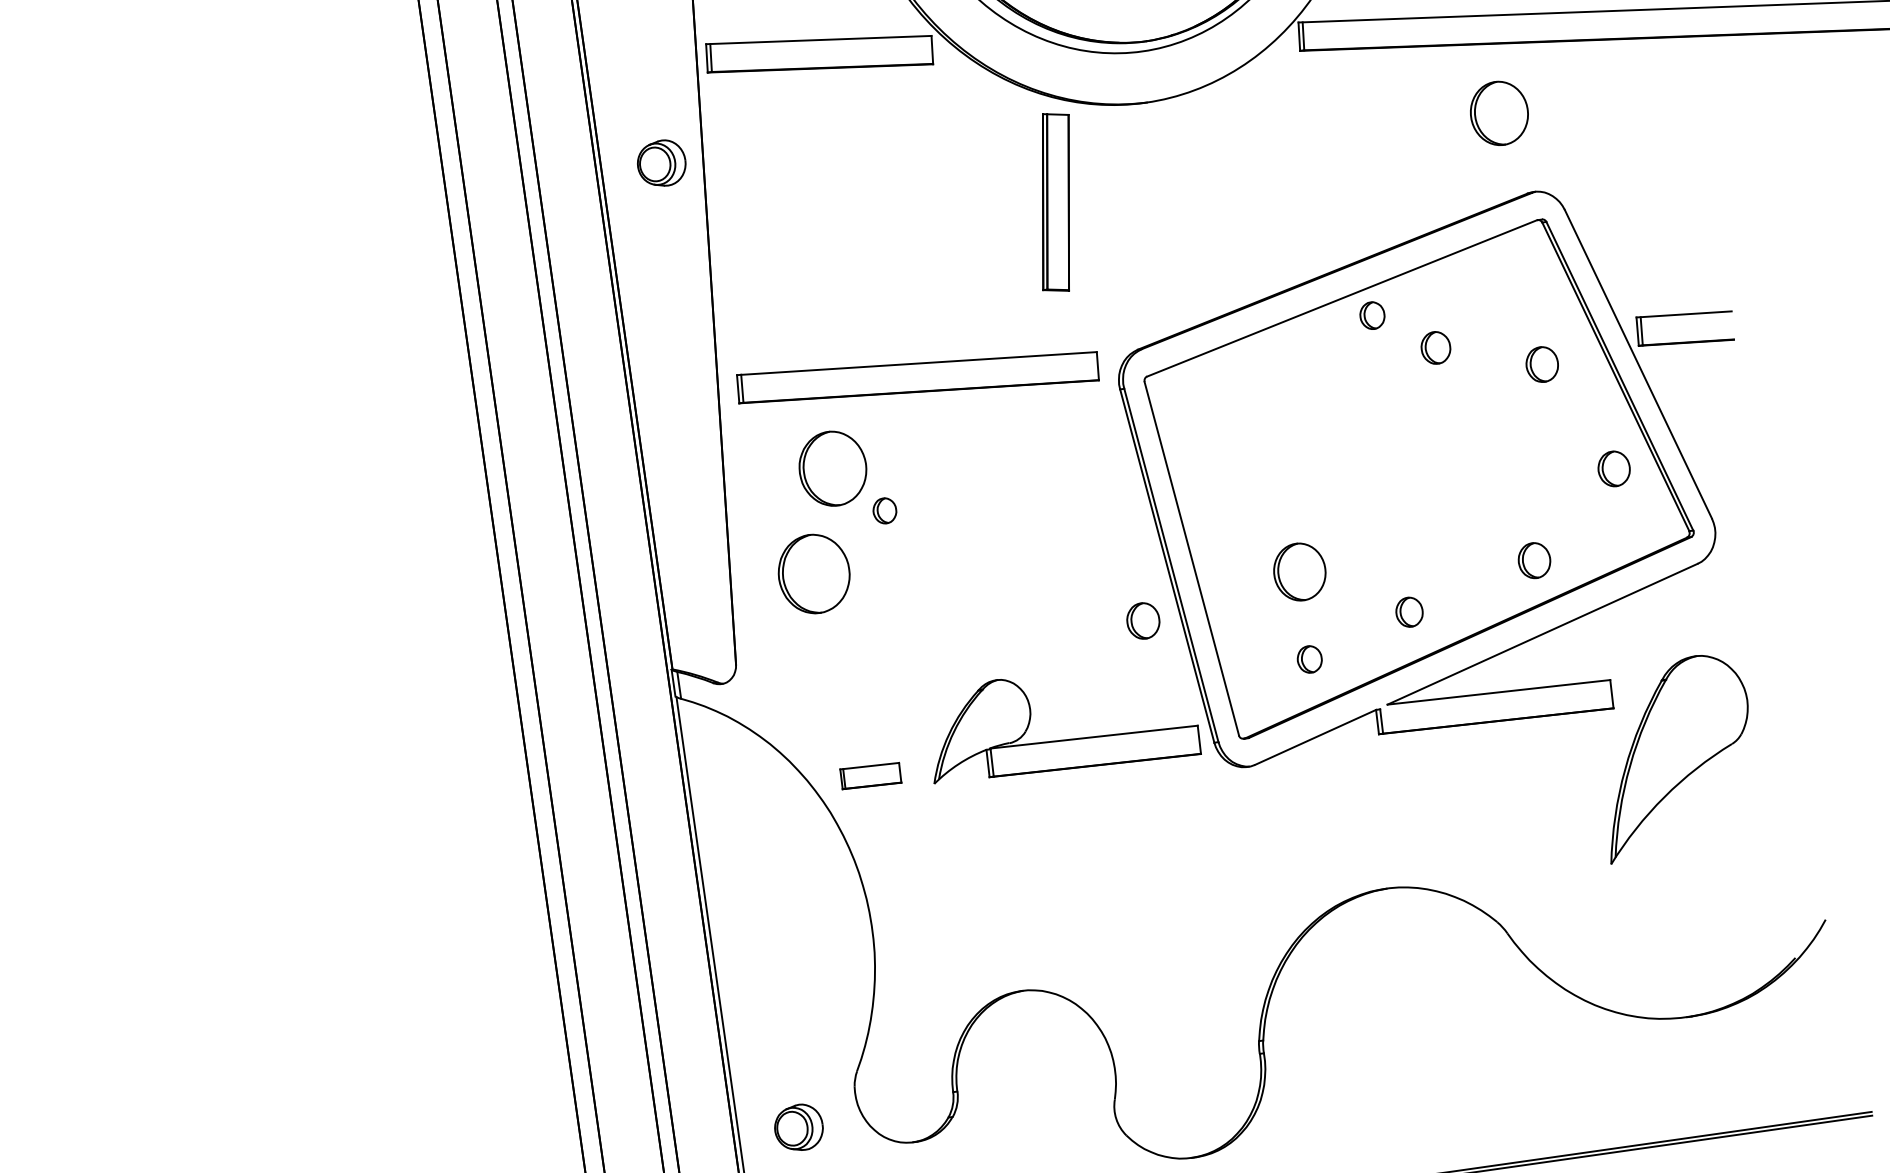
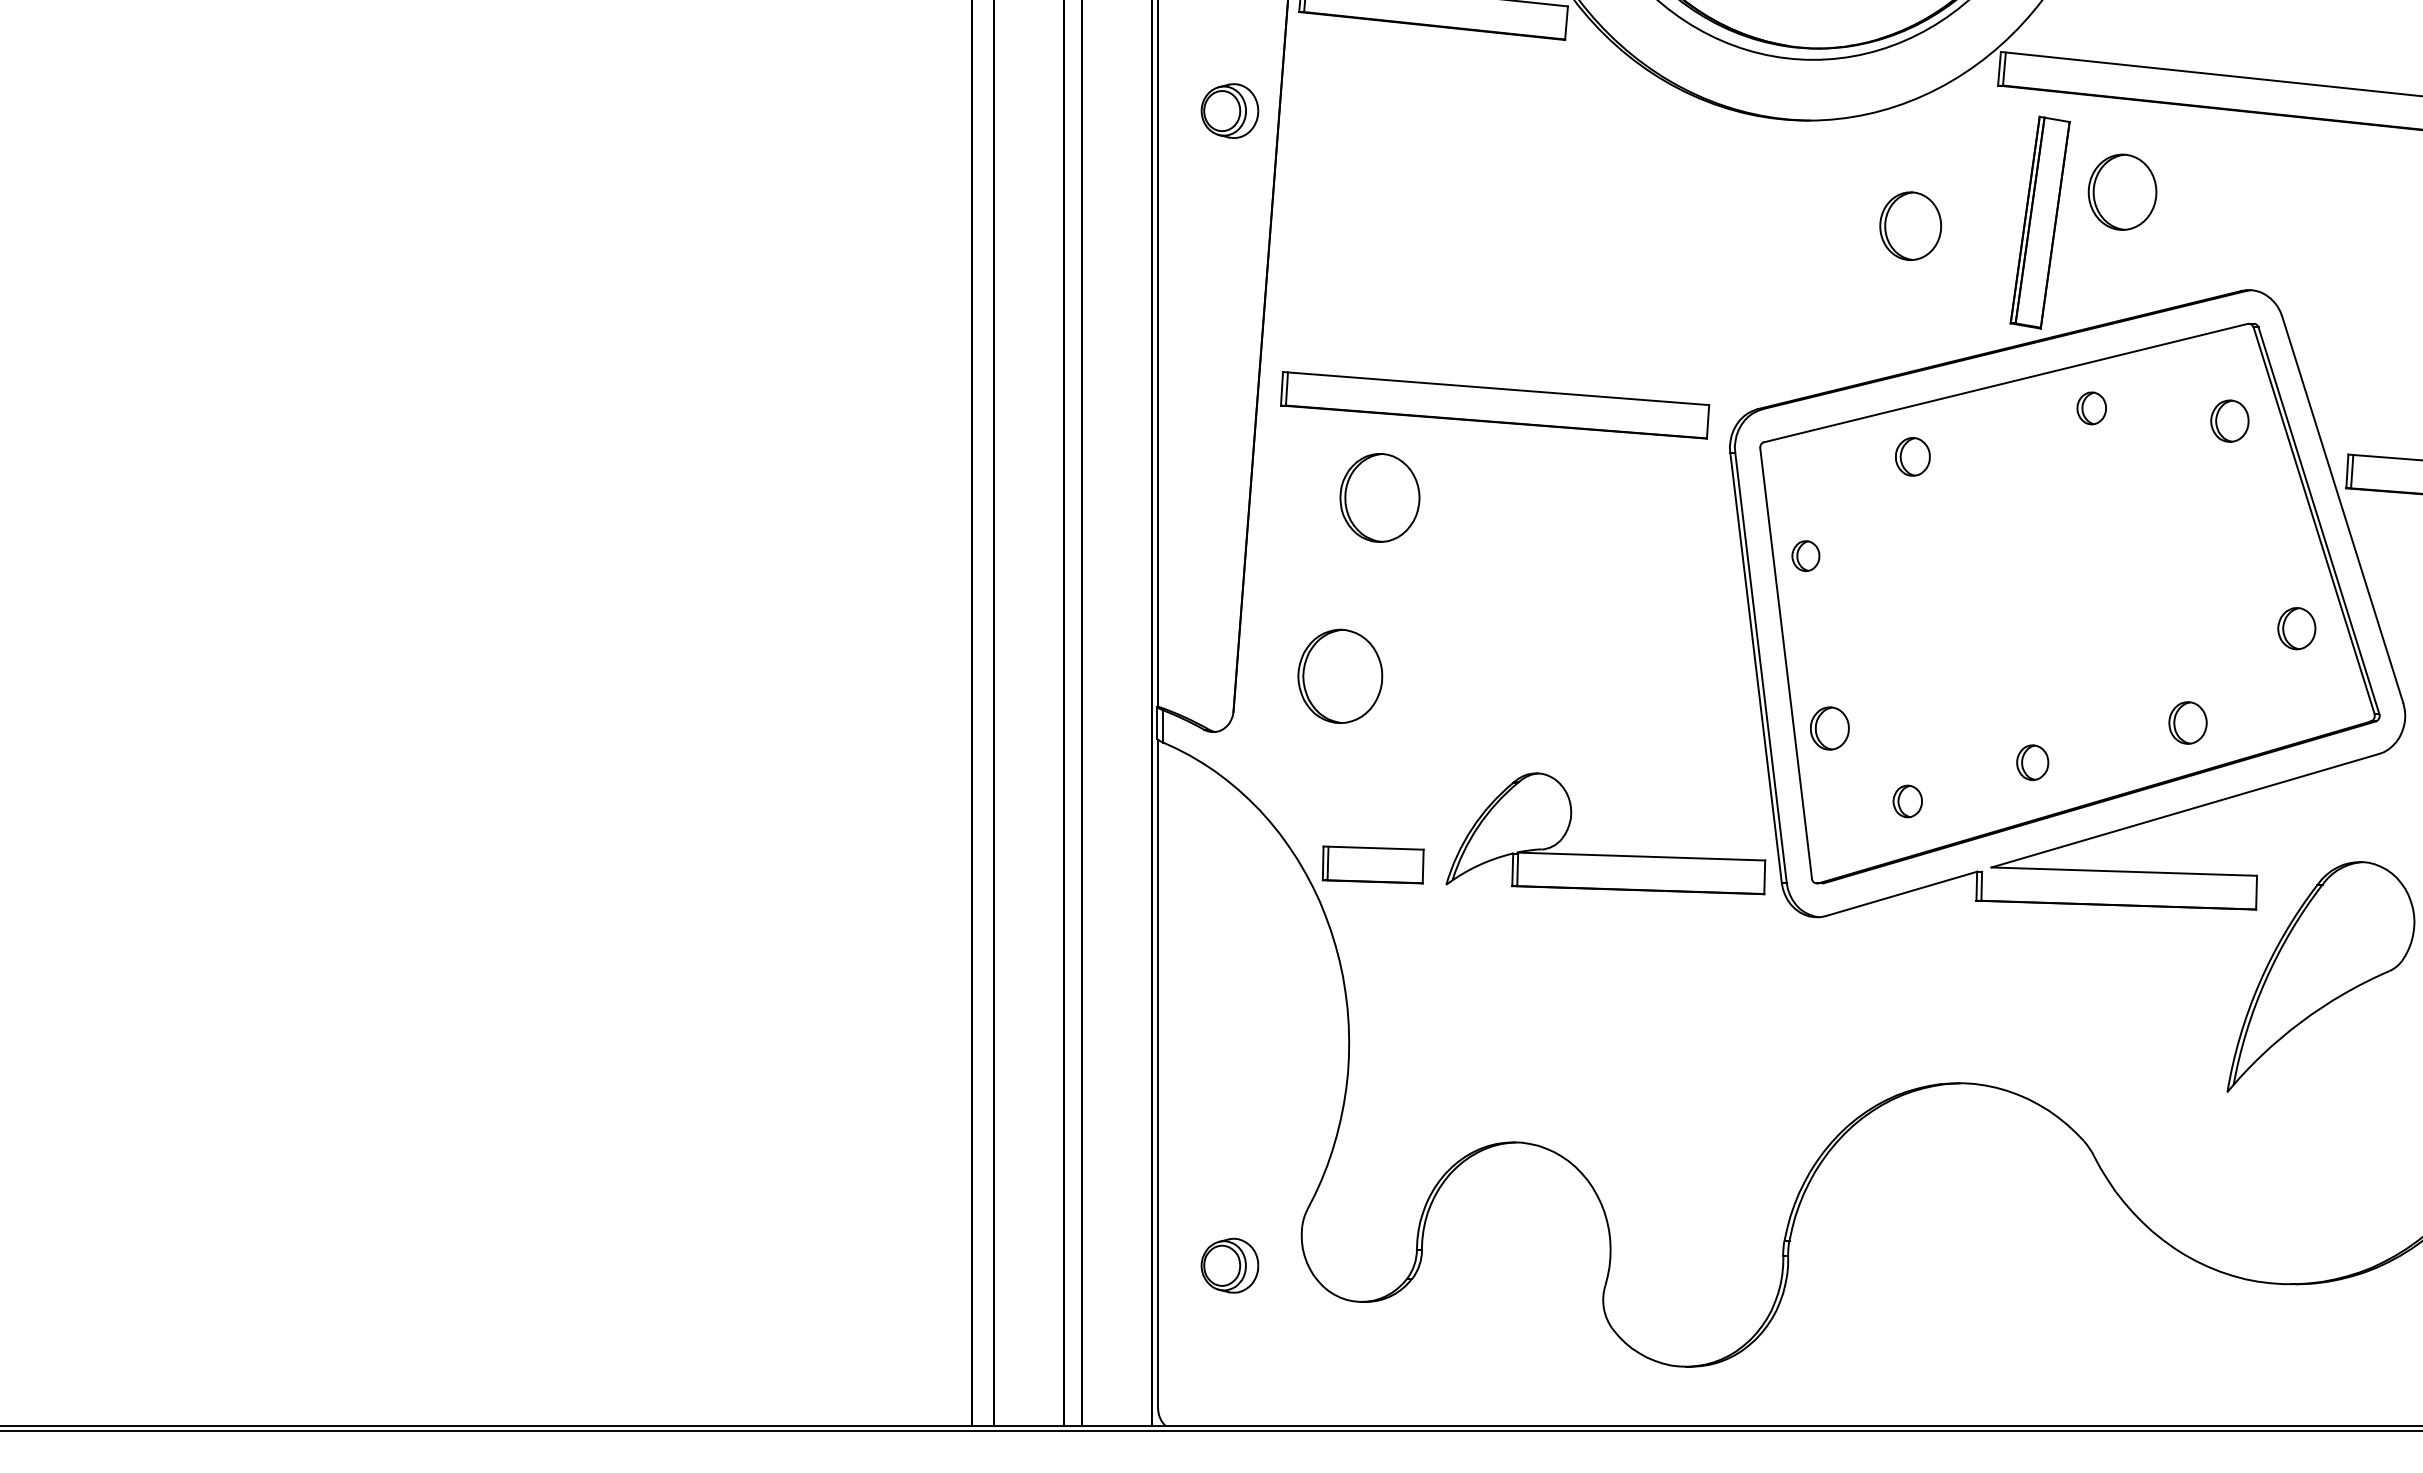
part: (1499, 112) -> (2122, 191), moved
part: (1055, 202) -> (2039, 222), moved
part: (1372, 315) -> (2091, 408), moved
part: (1435, 347) -> (1912, 456), moved
part: (1541, 364) -> (2229, 420), moved
part: (884, 510) -> (1805, 555), moved
part: (1299, 571) -> (1910, 225), moved
part: (814, 573) -> (1340, 675), moved
part: (1143, 621) -> (1829, 728), moved
part: (870, 775) -> (1372, 864), size x1.43

